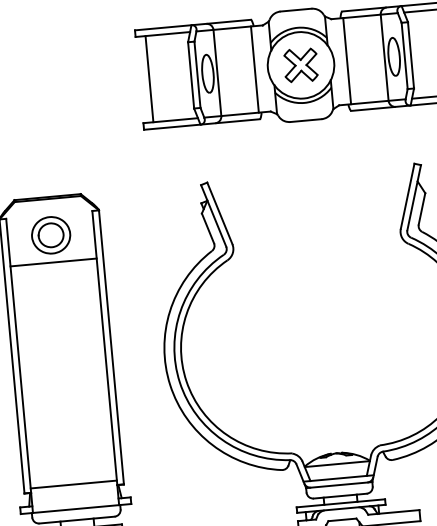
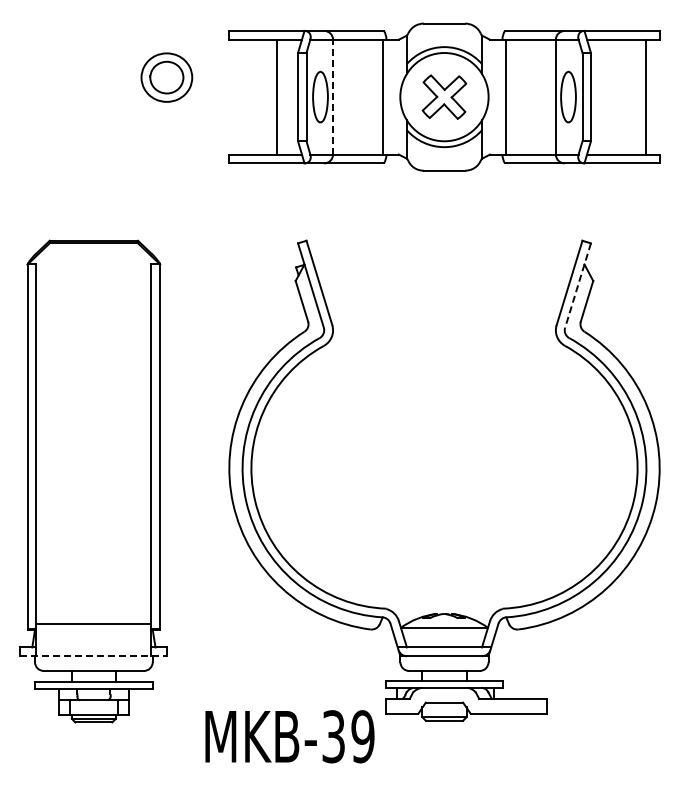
line: (217, 72) -> (333, 96), solid -> dashed
line: (149, 78) -> (276, 96), moved
line: (413, 198) -> (577, 286), solid -> dashed
part: (50, 235) -> (166, 77), moved
line: (53, 262) -> (93, 327), removed
line: (75, 509) -> (93, 656), solid -> dashed

